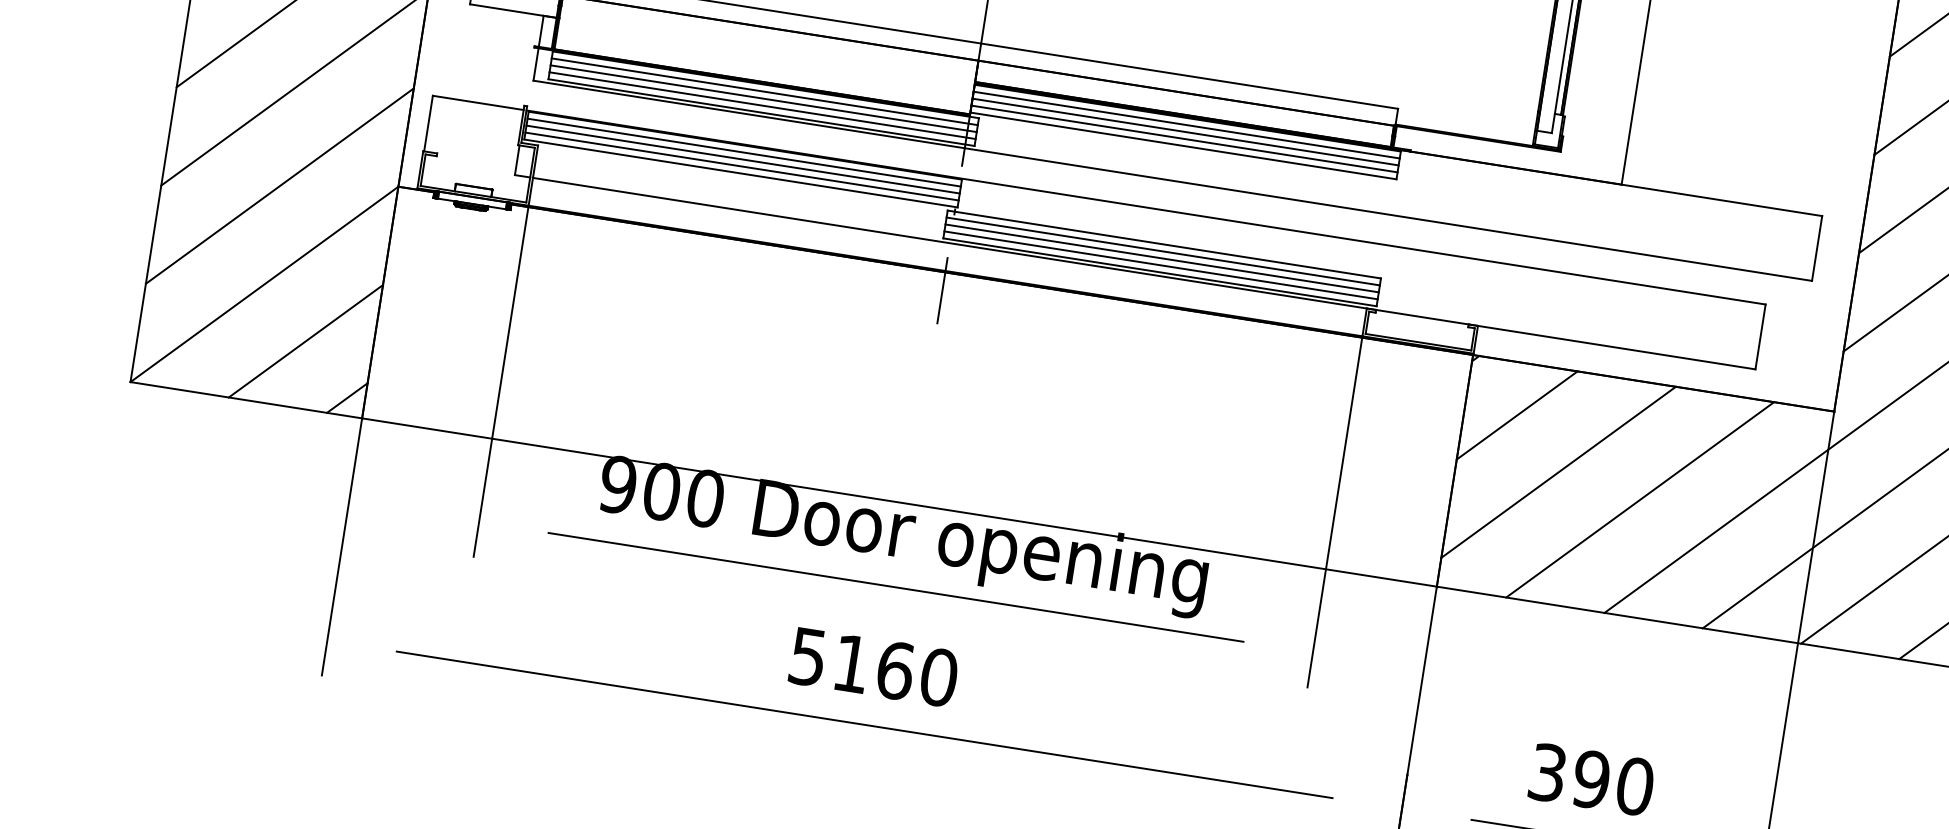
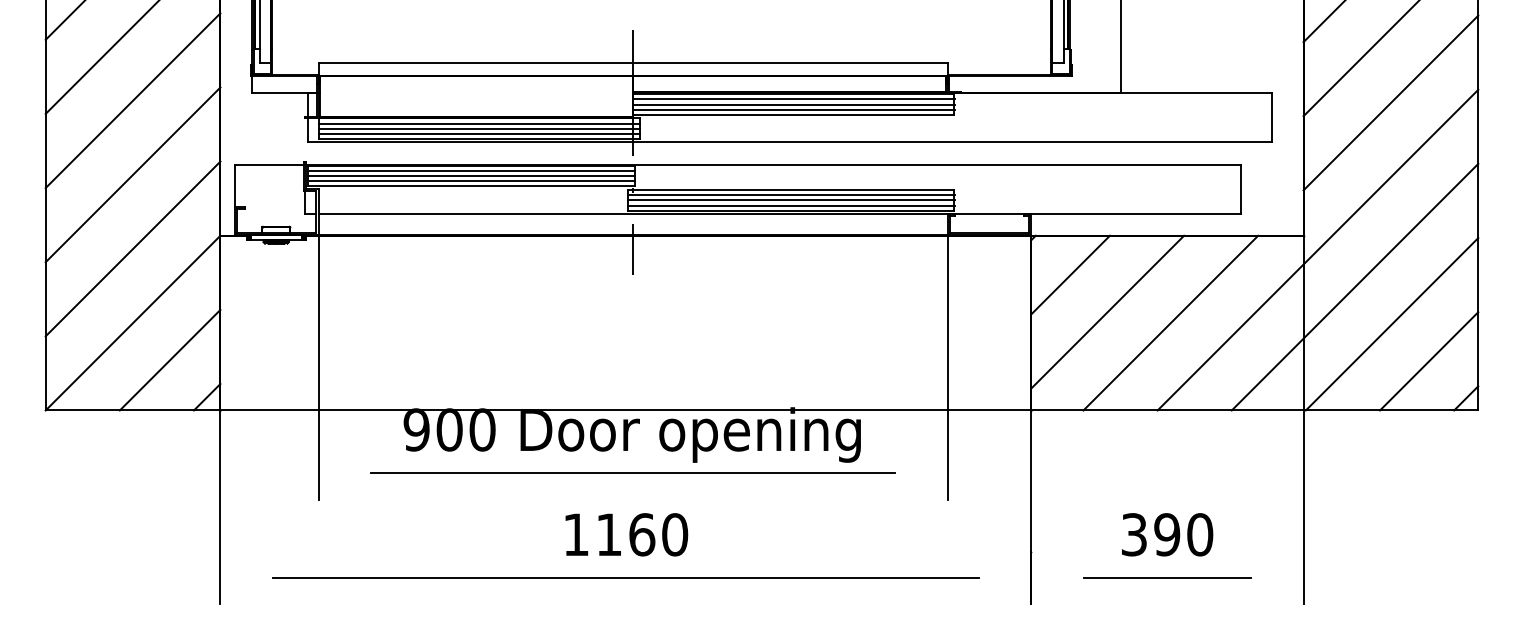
text: (808, 656) -> (576, 534), 5160 -> 1160

